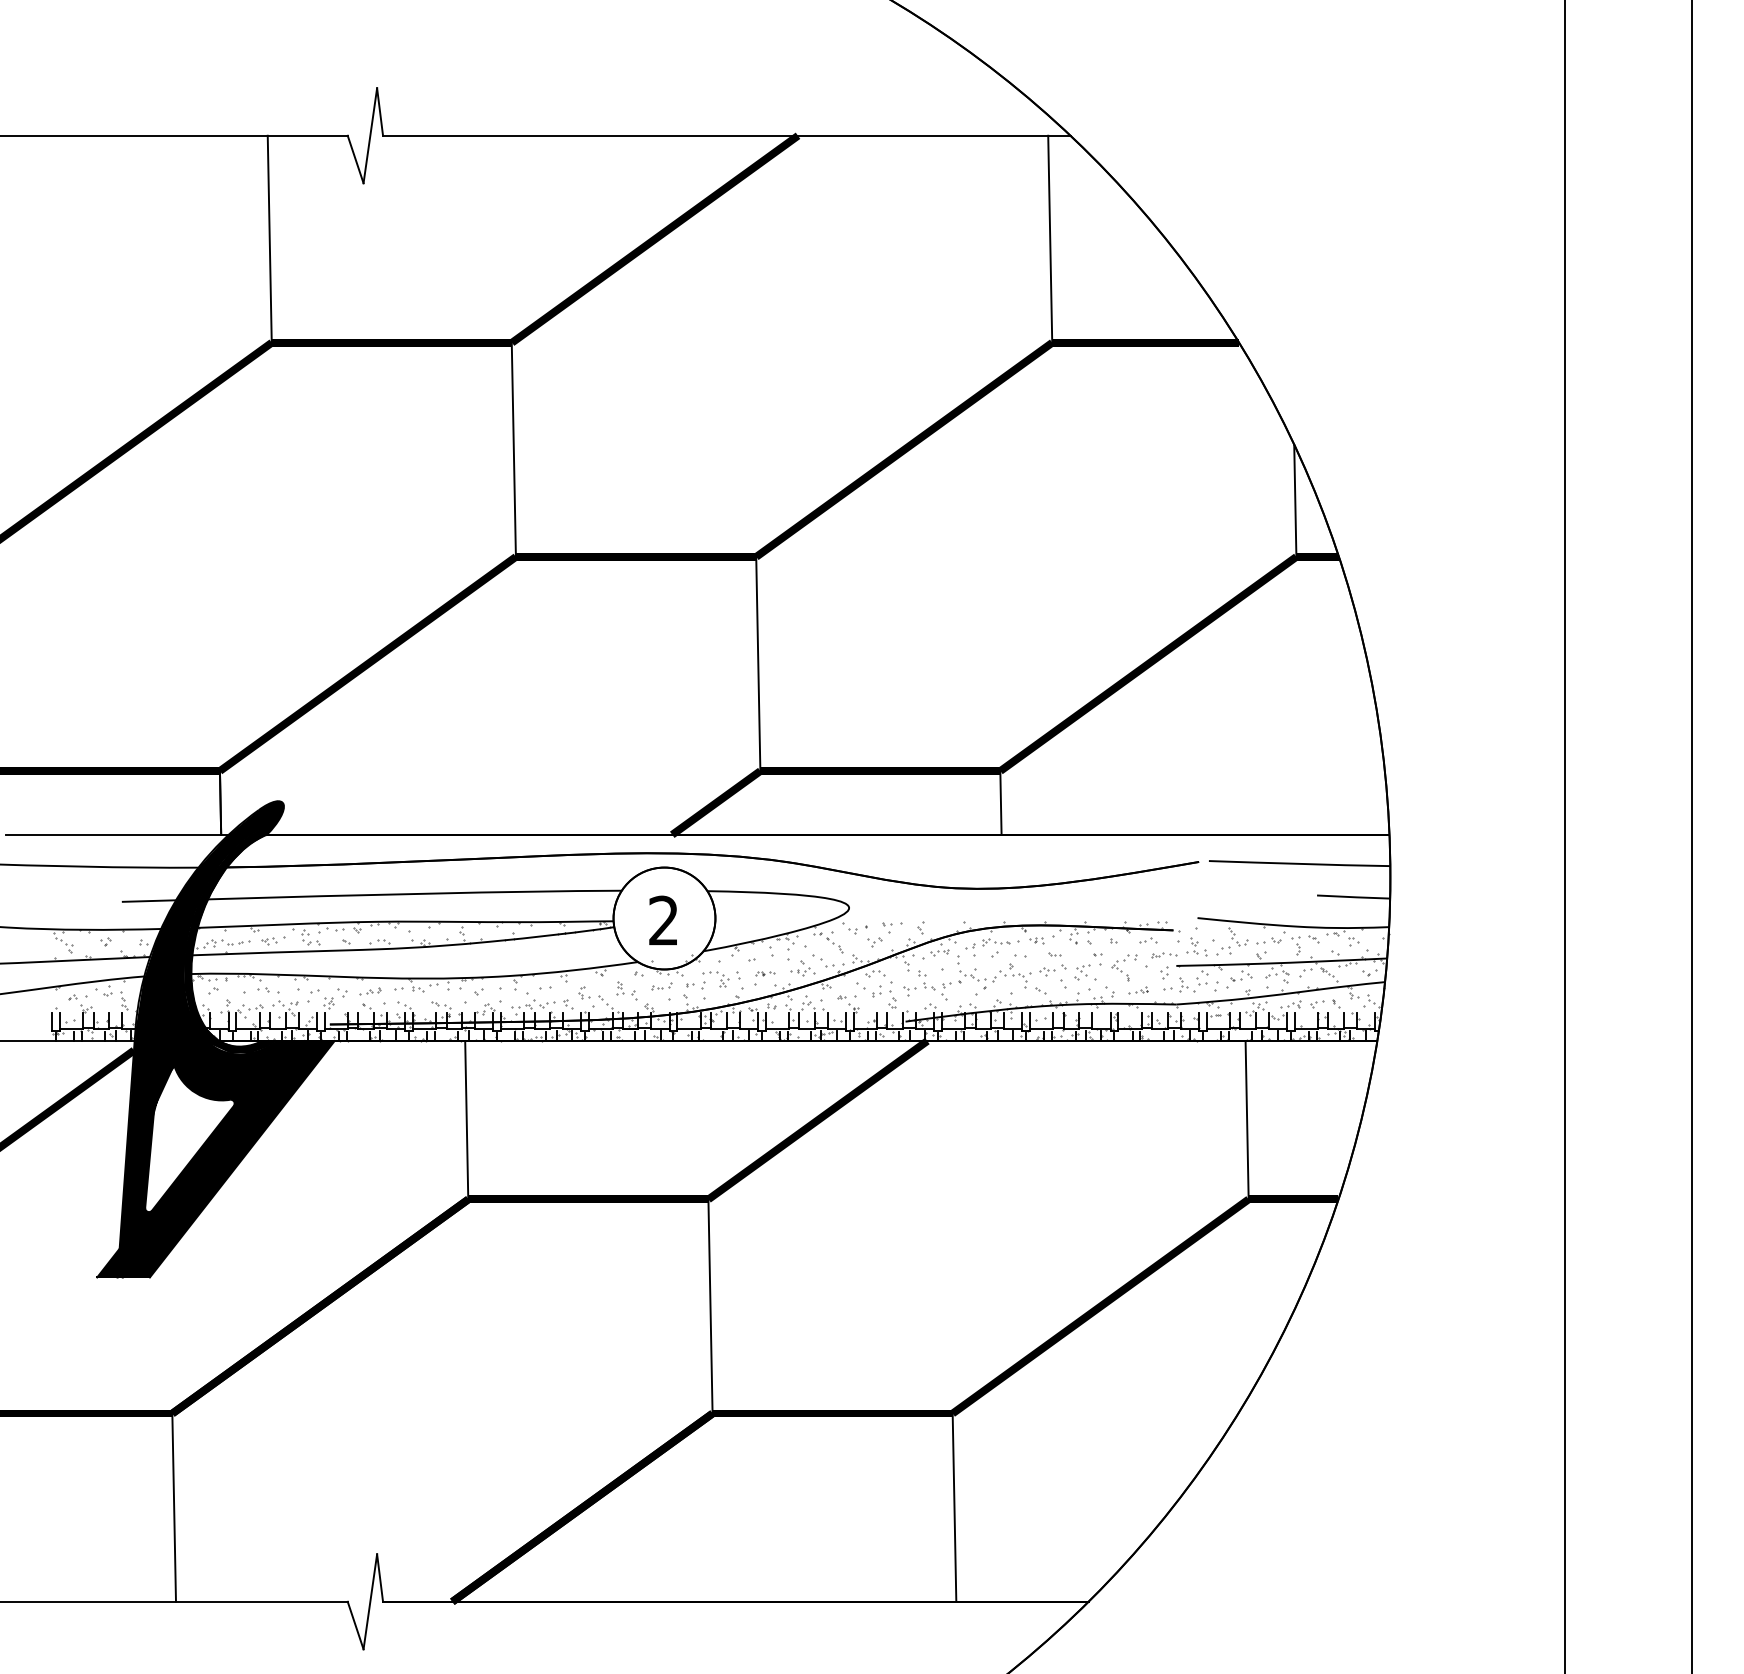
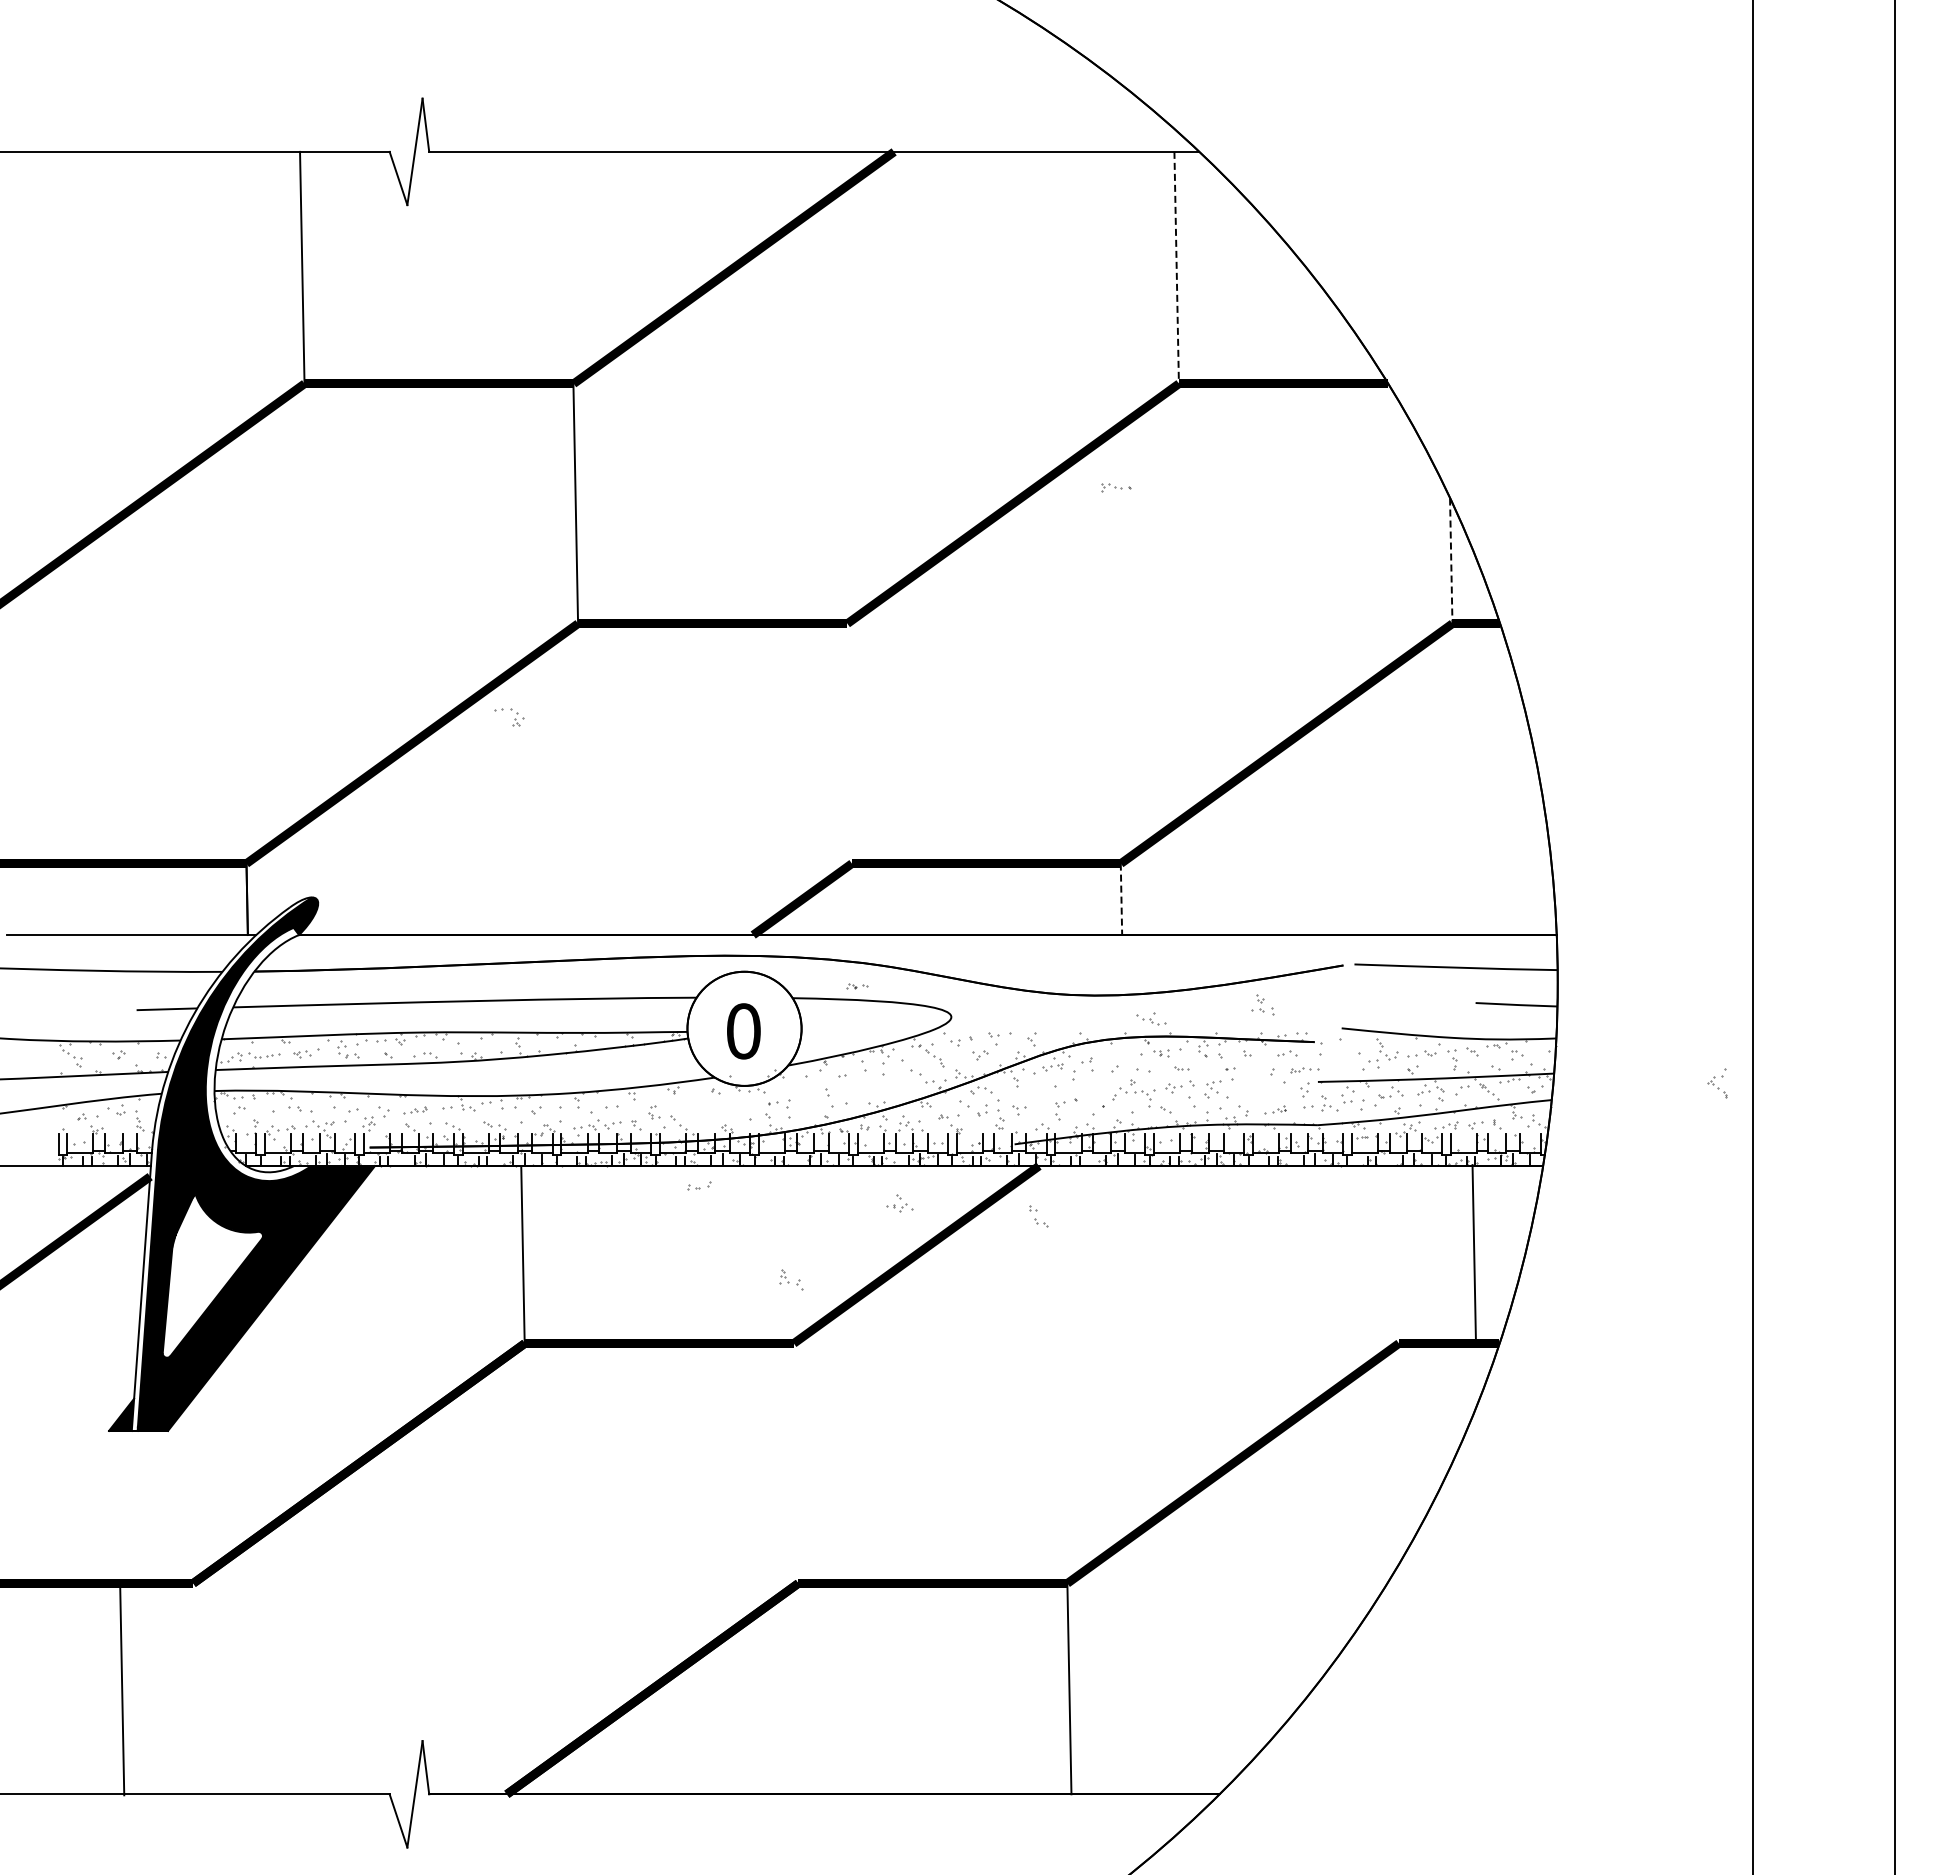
line: (1050, 238) -> (1176, 267), solid -> dashed
line: (1295, 501) -> (1451, 561), solid -> dashed
line: (758, 663) -> (849, 743), removed
line: (1000, 803) -> (1121, 899), solid -> dashed
text: (663, 920) -> (743, 1031), 2 -> 0
fill: (230, 940) -> (258, 1053), removed
part: (996, 942) -> (1116, 487), moved
part: (1196, 946) -> (1262, 1004), moved
part: (1120, 967) -> (1717, 1083), moved
part: (802, 968) -> (899, 1203), moved
part: (765, 973) -> (857, 986), moved
part: (972, 974) -> (1151, 1018), moved
part: (716, 978) -> (509, 717), moved
part: (926, 980) -> (1038, 1216), moved
part: (661, 986) -> (699, 1185), moved
part: (626, 990) -> (791, 1279), moved
fill: (197, 1039) -> (221, 1164), removed
line: (1246, 1119) -> (1473, 1253), moved
line: (709, 1306) -> (795, 1463), removed
line: (174, 1507) -> (122, 1689), moved

